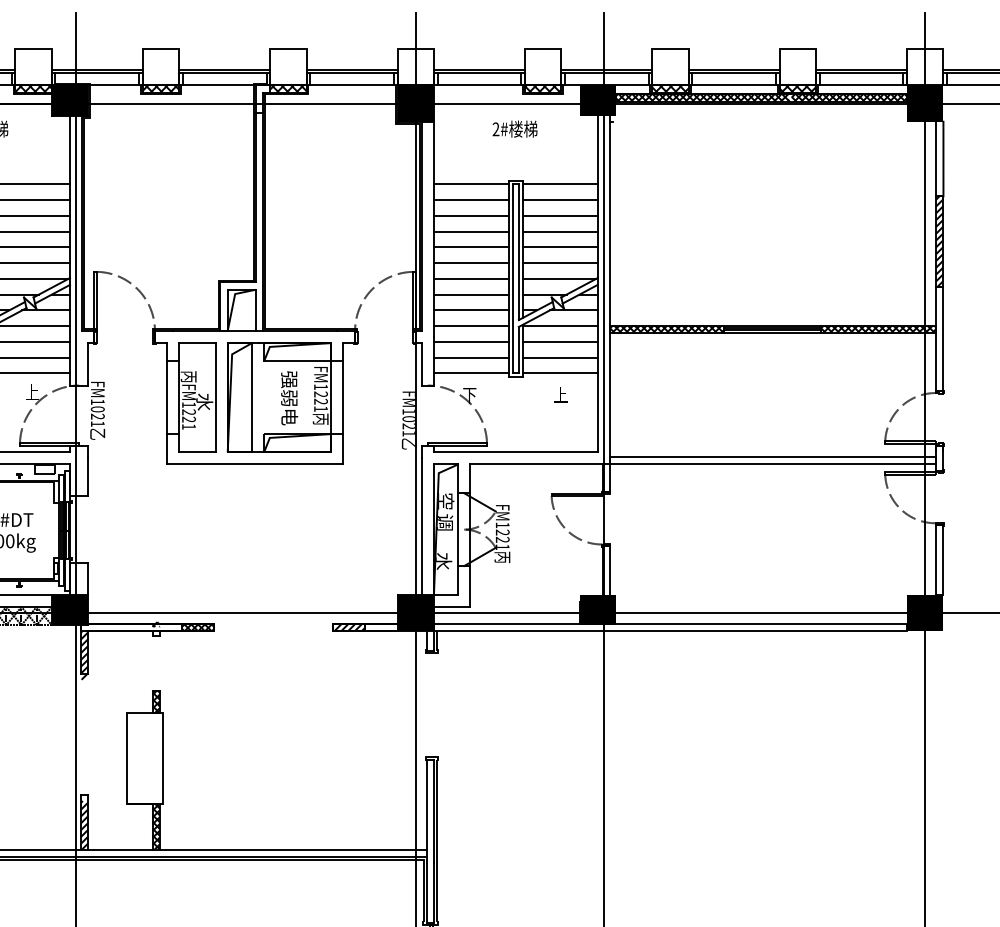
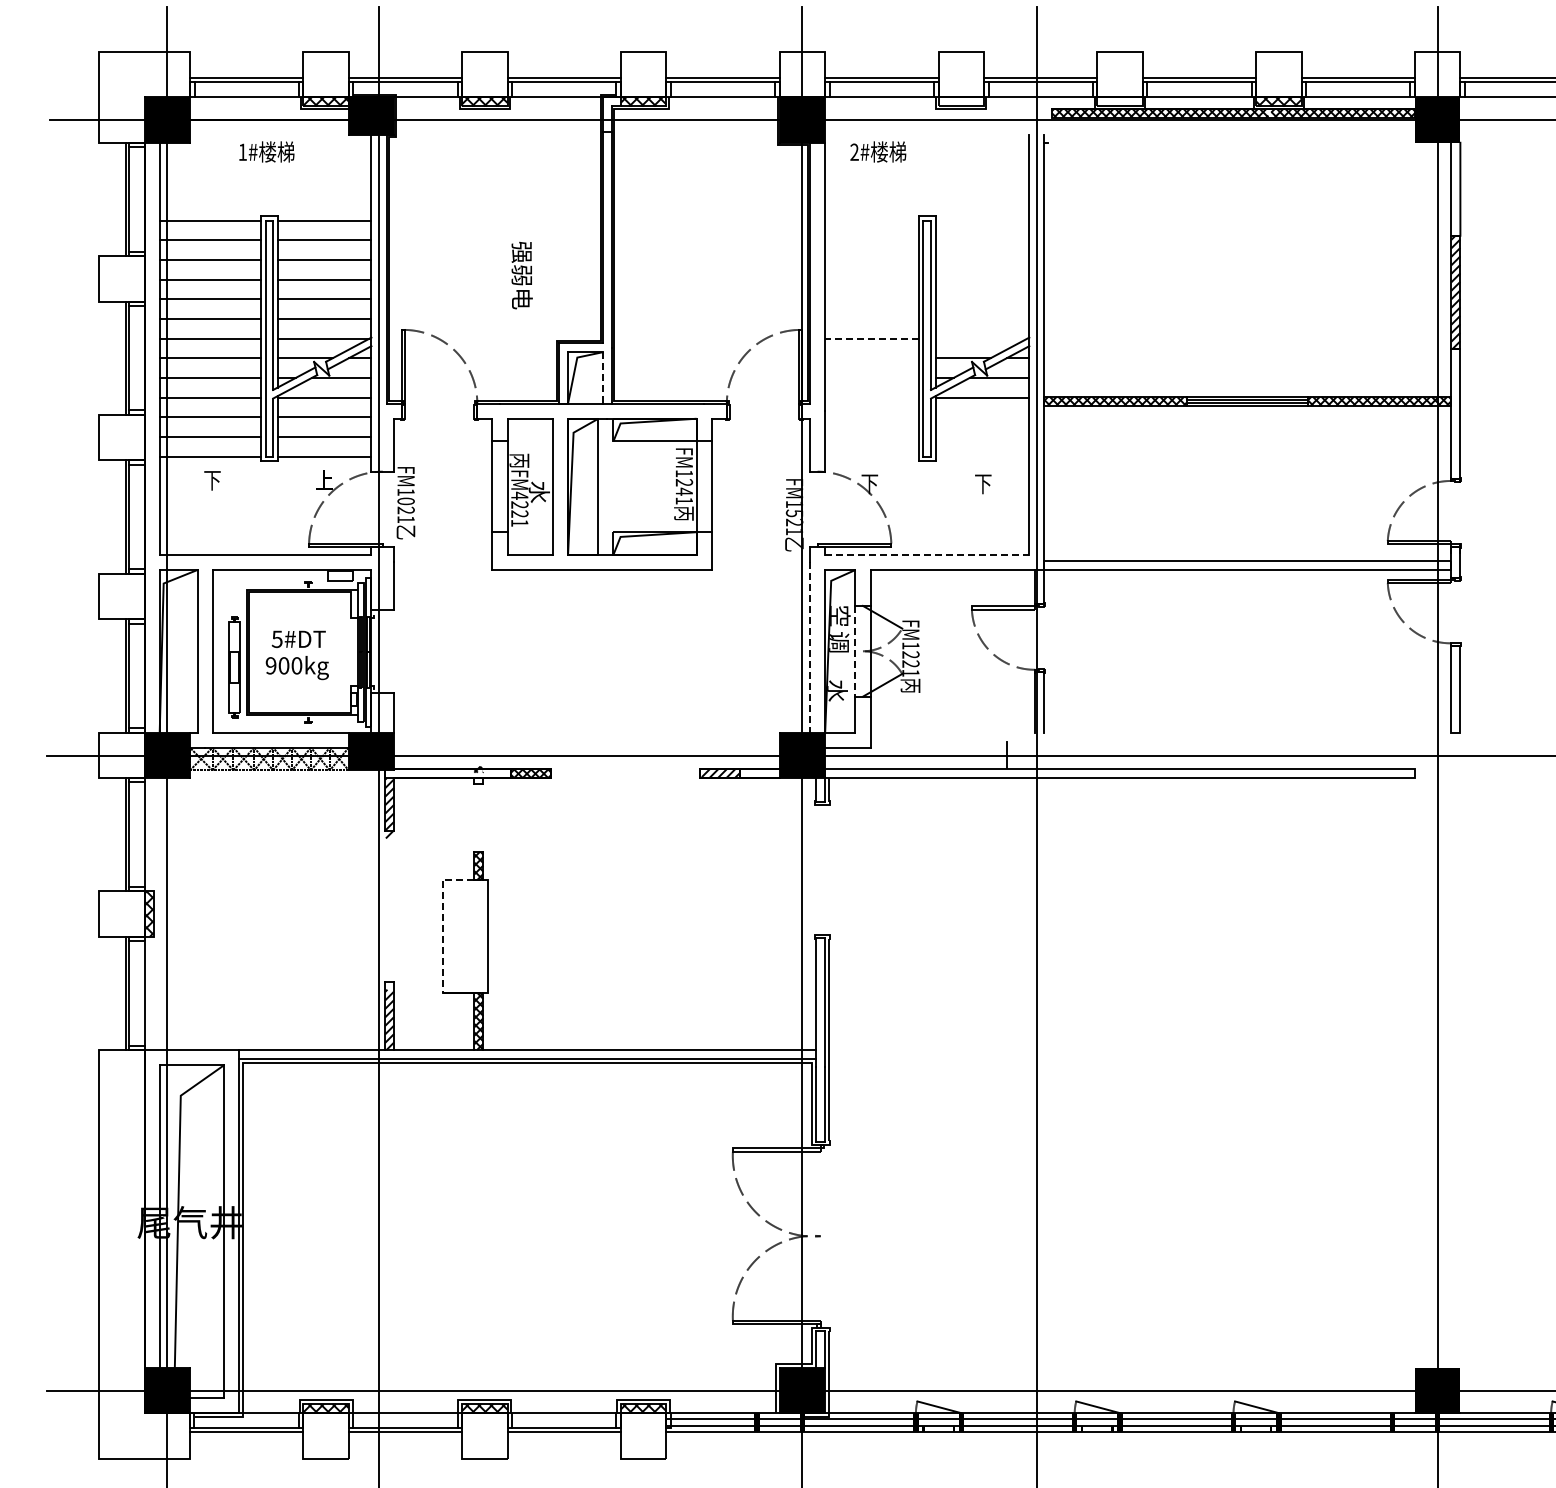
hatch: (542, 88) -> (960, 101), removed
hatch: (670, 88) -> (1119, 101), removed
fill: (597, 100) -> (1029, 116), removed
text: (515, 128) -> (878, 151), moved
line: (471, 184) -> (871, 220), removed
line: (560, 184) -> (982, 220), removed
line: (471, 200) -> (871, 240), removed
line: (560, 200) -> (982, 240), removed
line: (471, 215) -> (871, 259), removed
line: (560, 215) -> (982, 259), removed
line: (471, 231) -> (871, 279), removed
line: (560, 231) -> (982, 279), removed
line: (471, 247) -> (871, 299), removed
line: (560, 247) -> (982, 299), removed
line: (471, 262) -> (871, 318), removed
line: (560, 262) -> (982, 318), removed
line: (471, 278) -> (872, 338), solid -> dashed
line: (559, 278) -> (981, 338), removed
line: (471, 294) -> (871, 358), removed
line: (255, 310) -> (602, 377), solid -> dashed
line: (471, 310) -> (871, 377), removed
line: (471, 326) -> (871, 397), removed
line: (471, 342) -> (871, 417), removed
line: (560, 342) -> (982, 417), removed
line: (471, 357) -> (871, 436), removed
line: (560, 357) -> (982, 436), removed
line: (471, 373) -> (871, 456), removed
line: (560, 373) -> (982, 456), removed
text: (560, 395) -> (983, 483), 上 -> 下
text: (289, 398) -> (521, 275), moved
text: (321, 401) -> (684, 491), FM1221 -> FM1241
text: (188, 404) -> (519, 495), FM1221 -> FM4221
text: (409, 419) -> (794, 513), FM1021 -> FM1521
line: (516, 452) -> (927, 554), solid -> dashed
line: (422, 527) -> (810, 648), solid -> dashed
line: (458, 529) -> (855, 651), solid -> dashed
fill: (597, 610) -> (1029, 751), removed
fill: (925, 612) -> (1437, 754), removed
line: (127, 745) -> (442, 920), solid -> dashed

